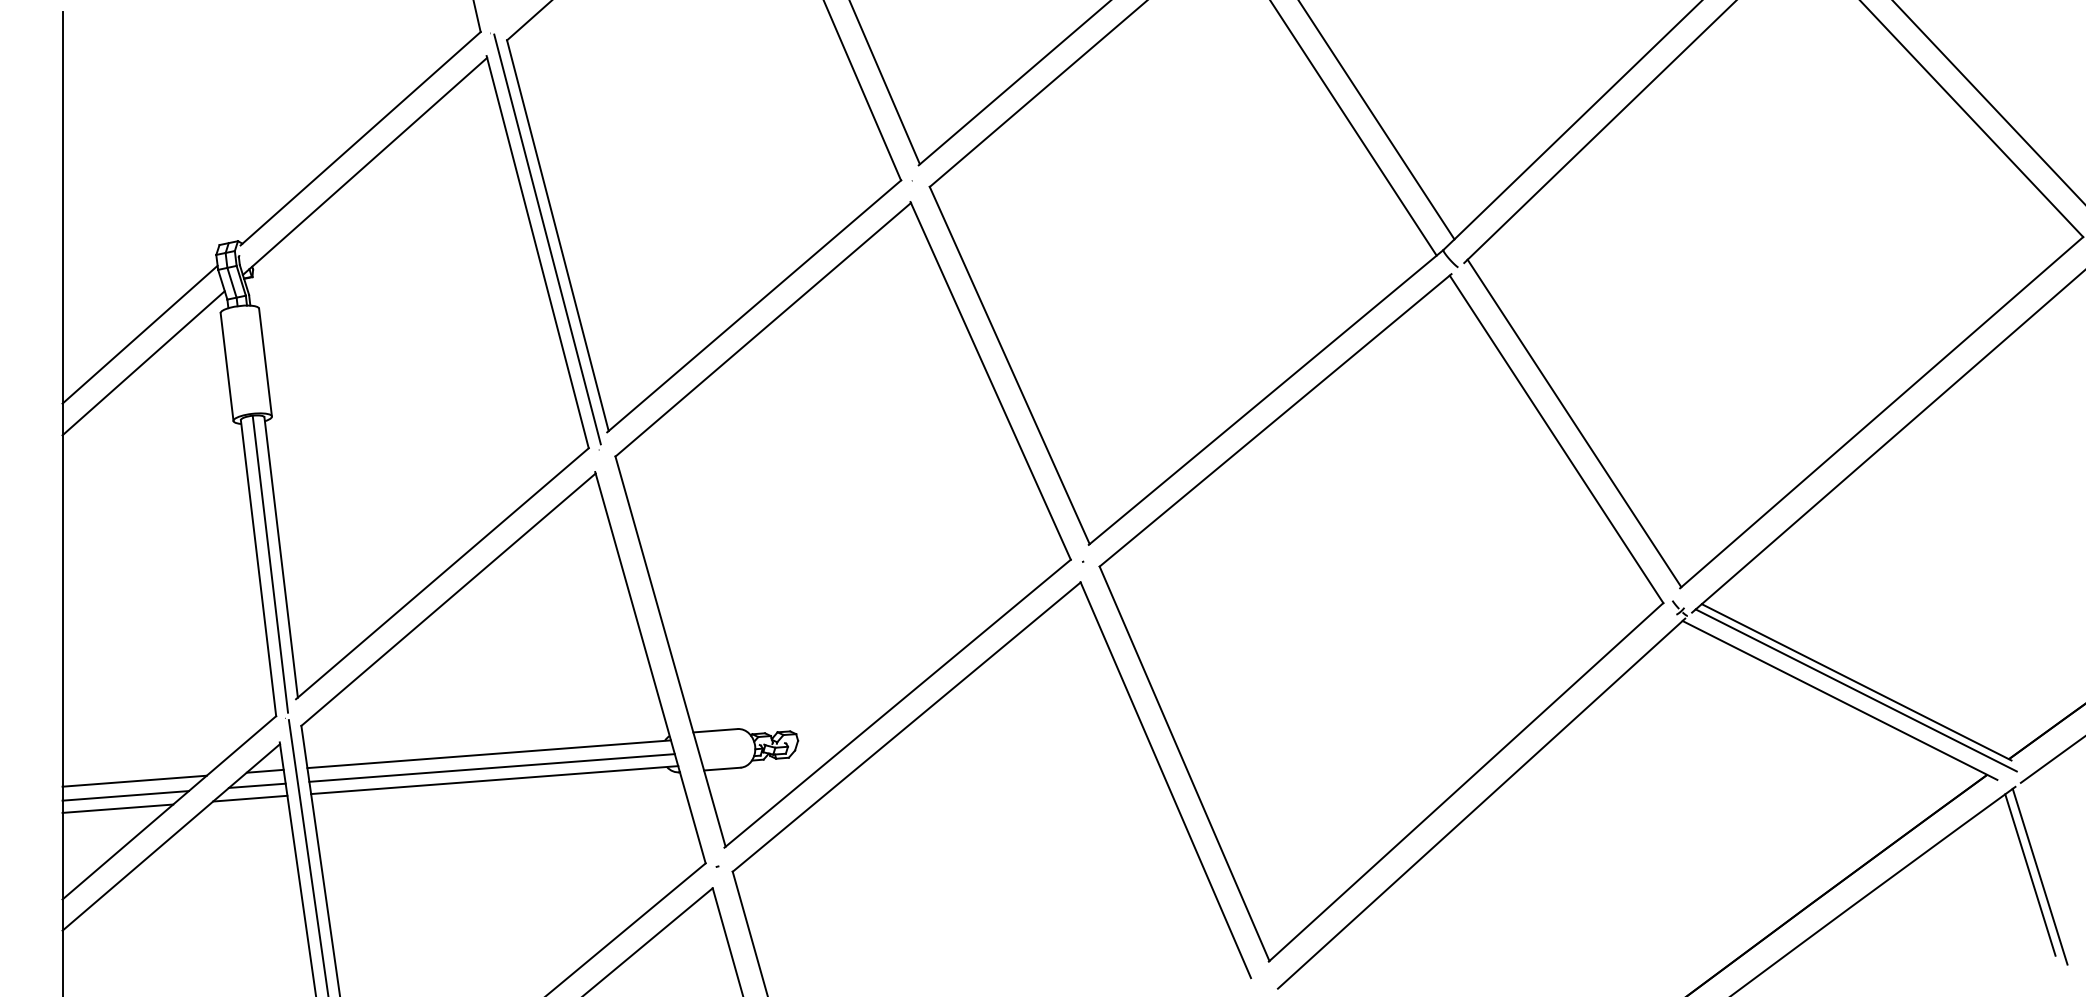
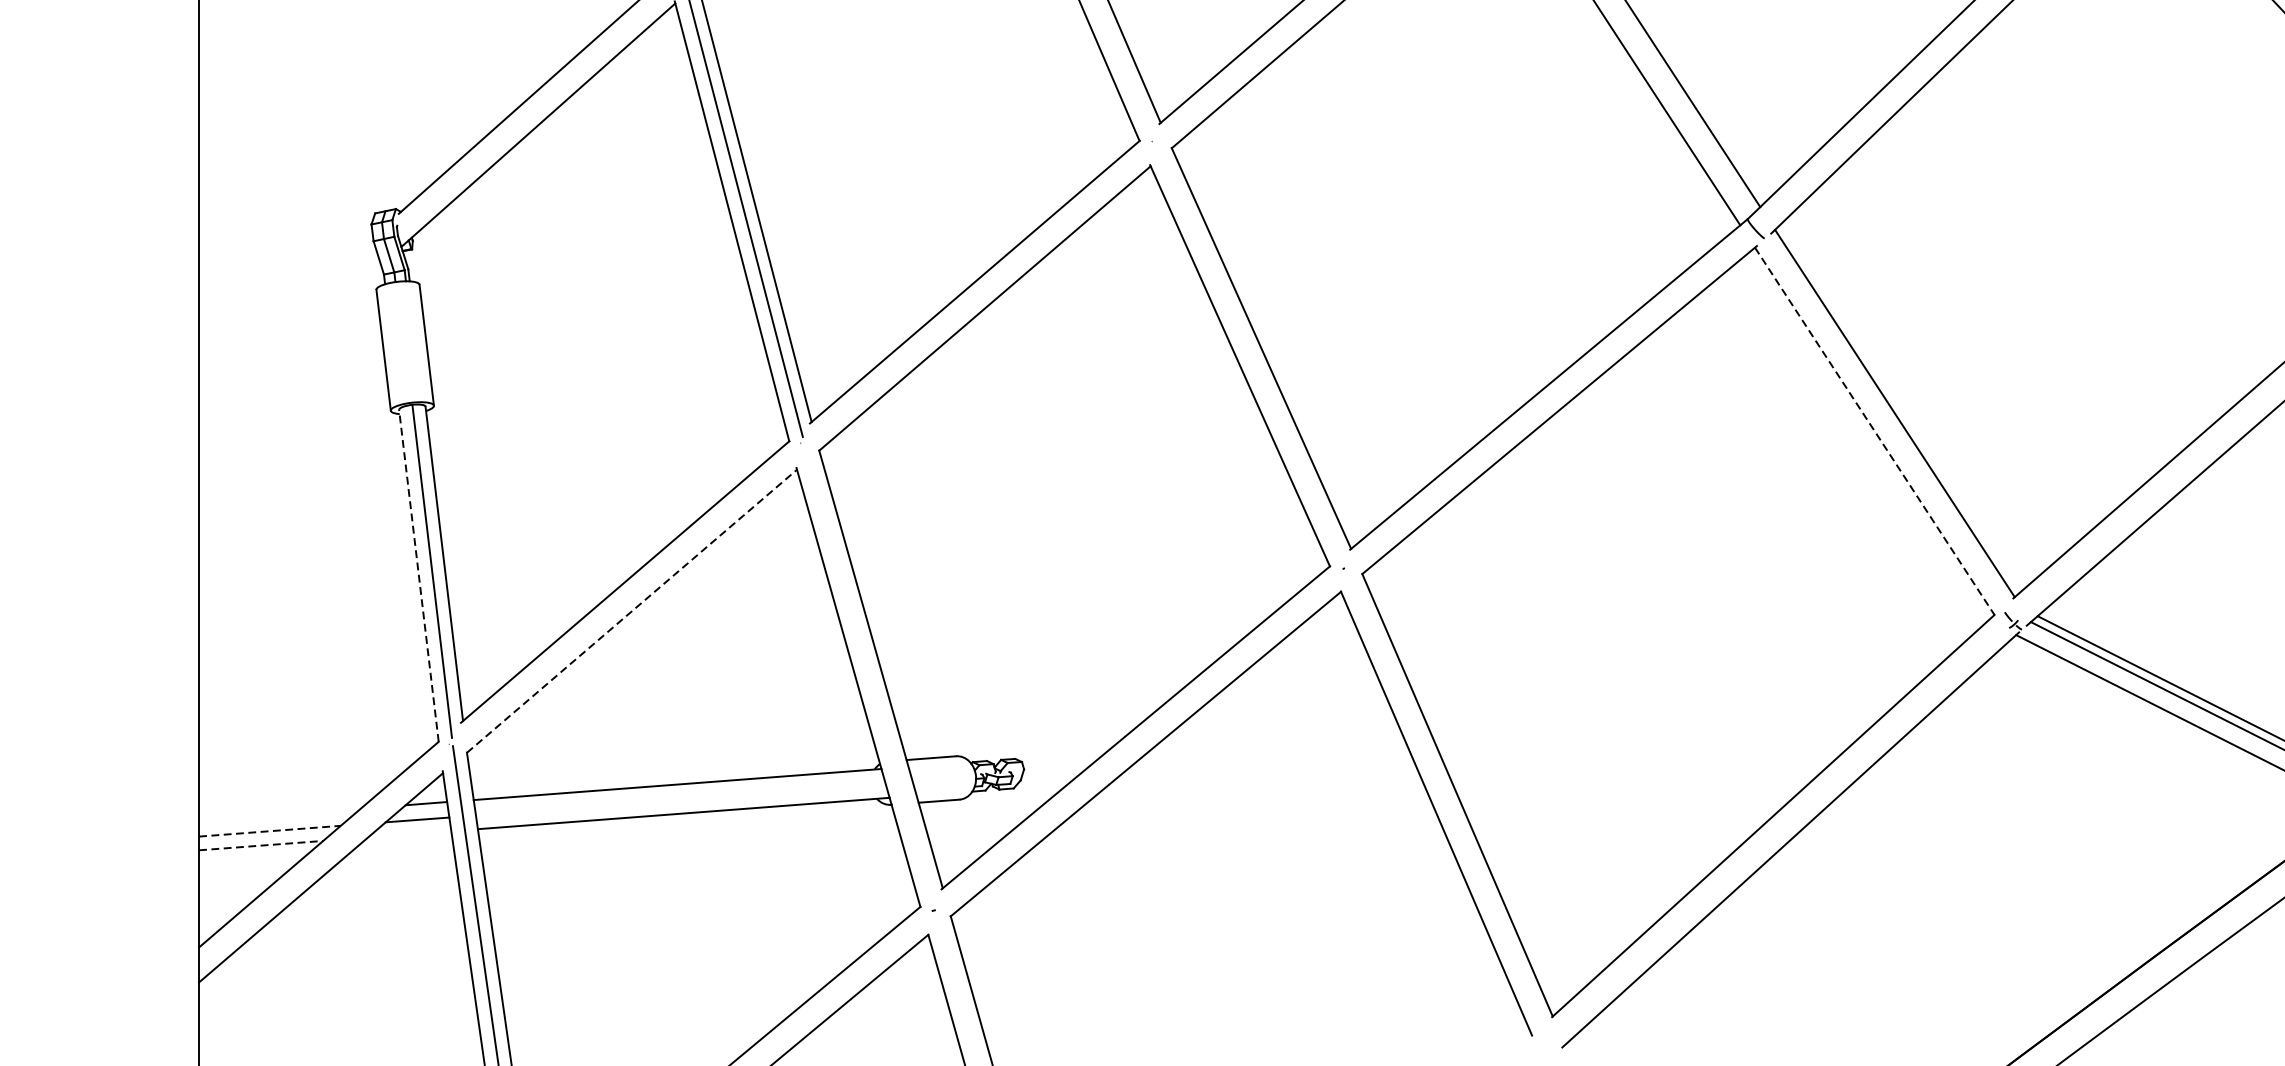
line: (139, 334) -> (285, 313), removed
line: (143, 363) -> (289, 346), removed
line: (1556, 439) -> (1874, 431), solid -> dashed
line: (258, 567) -> (418, 575), solid -> dashed
line: (448, 599) -> (631, 610), solid -> dashed
line: (491, 767) -> (680, 799), removed
line: (134, 780) -> (279, 813), removed
line: (126, 795) -> (270, 830), solid -> dashed
line: (250, 798) -> (409, 834), removed
line: (118, 808) -> (261, 845), solid -> dashed

